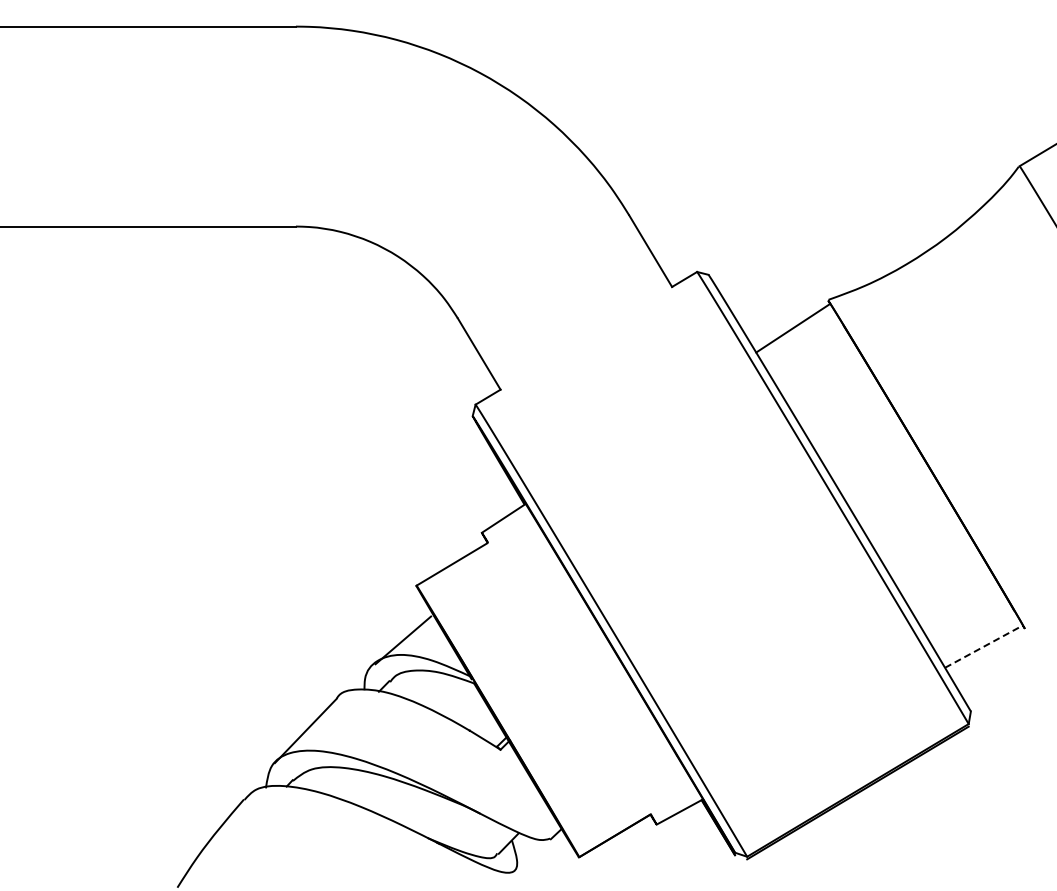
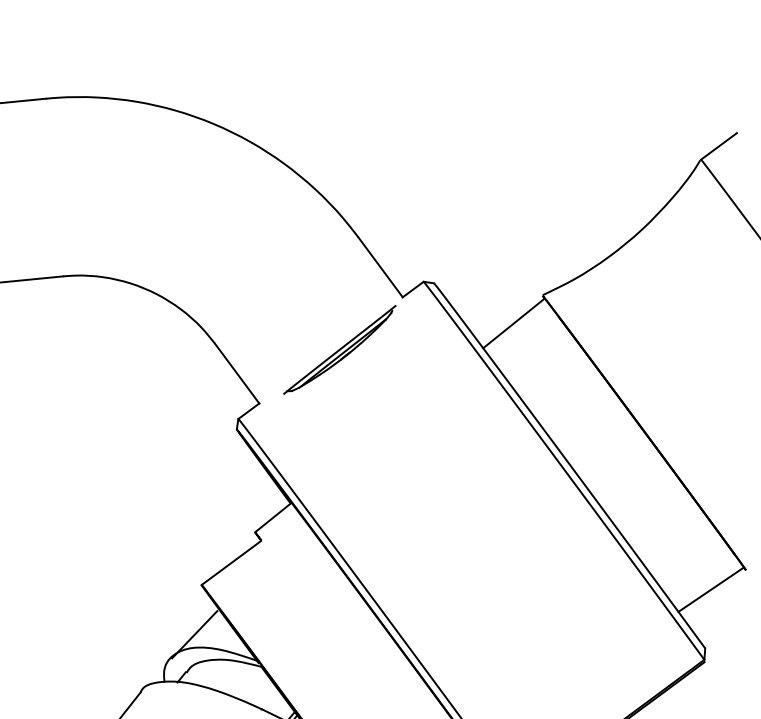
part: (596, 338) -> (340, 349), added
line: (984, 646) -> (711, 589), dashed -> solid

